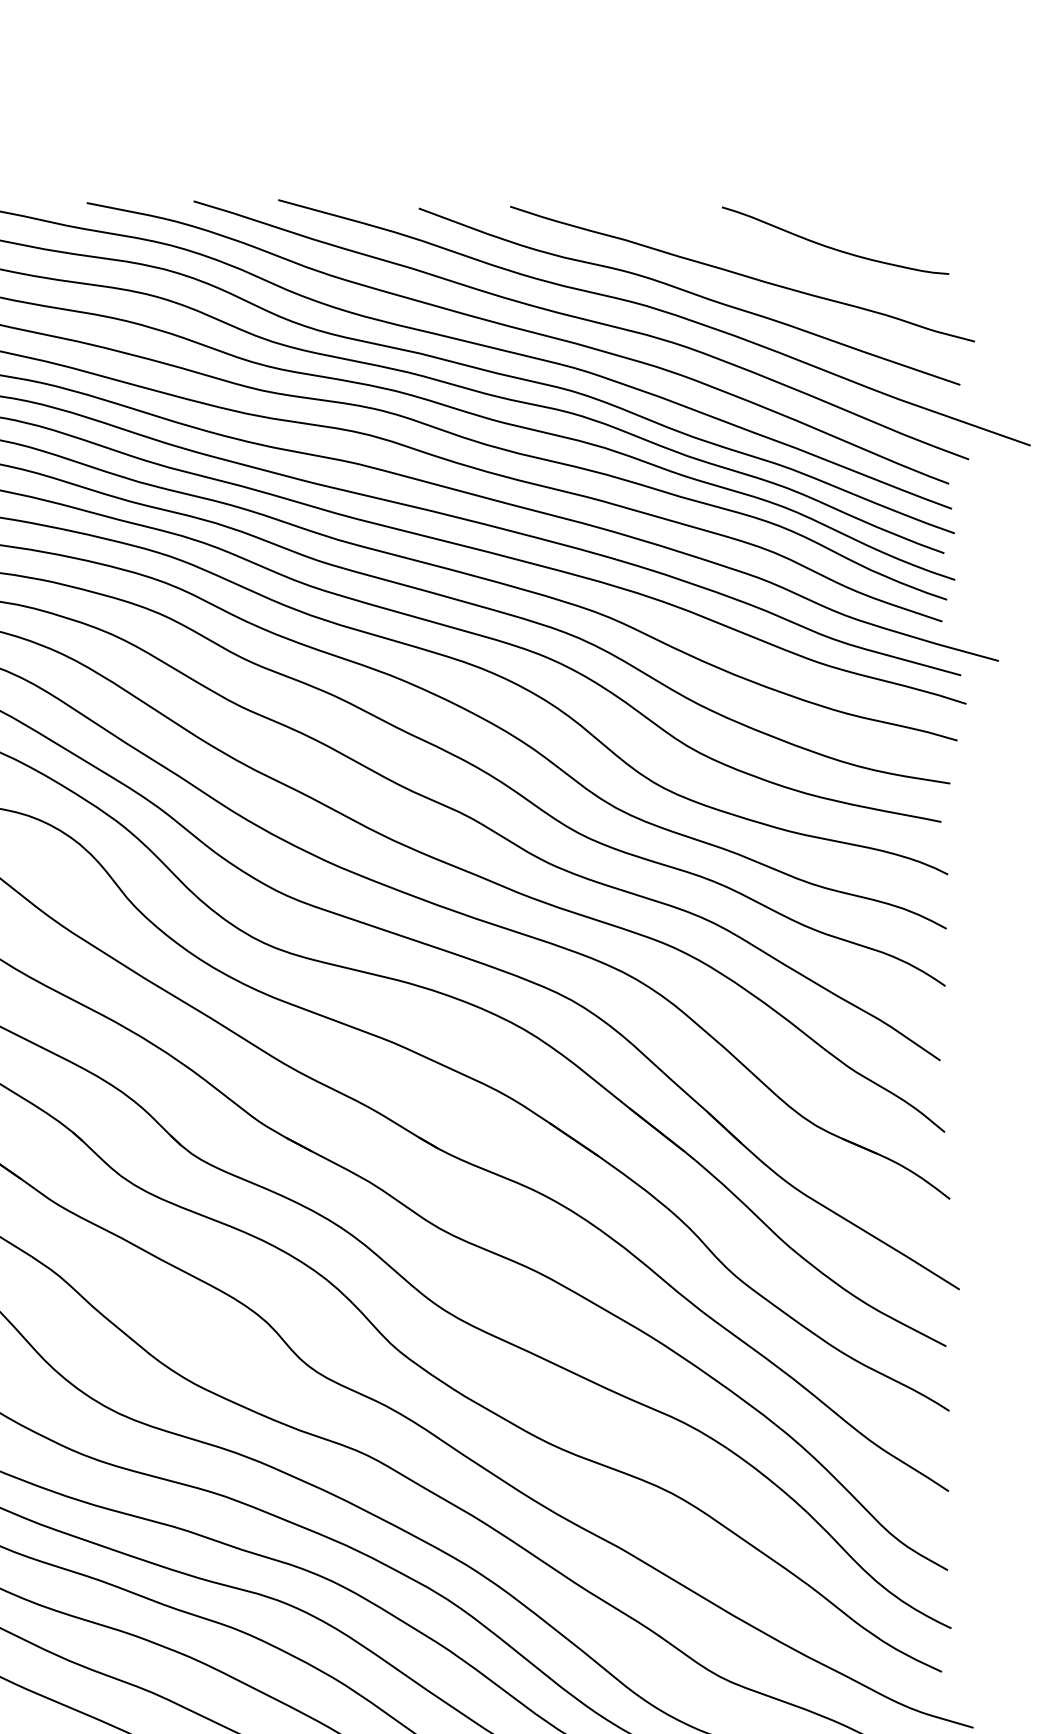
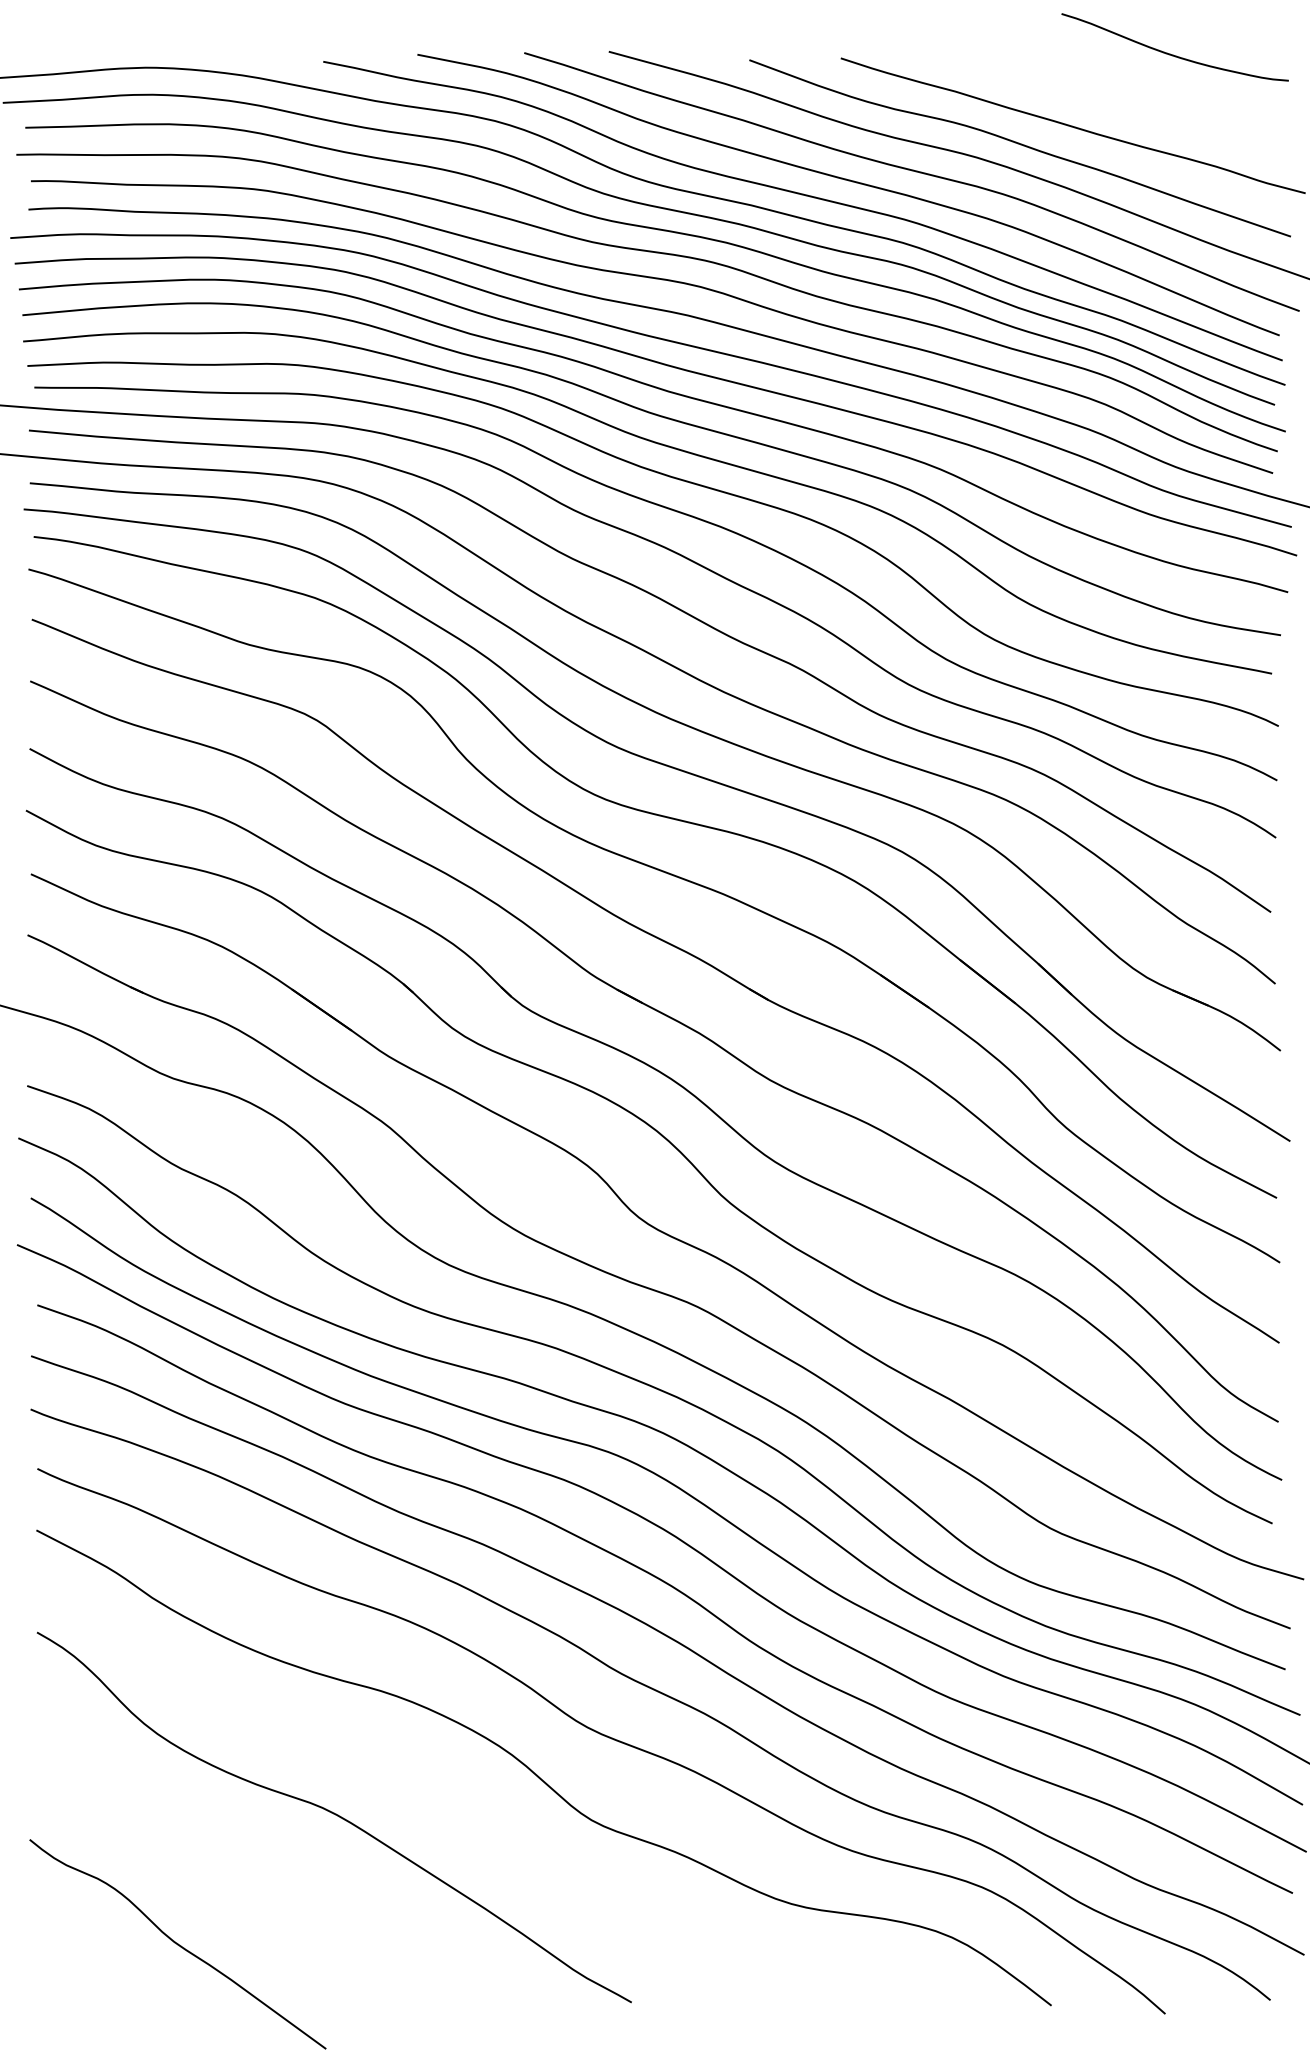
curve: (833, 247) -> (1173, 54), moved

